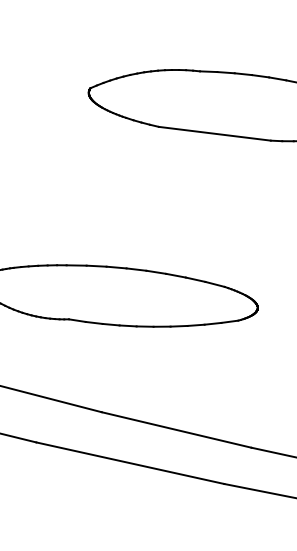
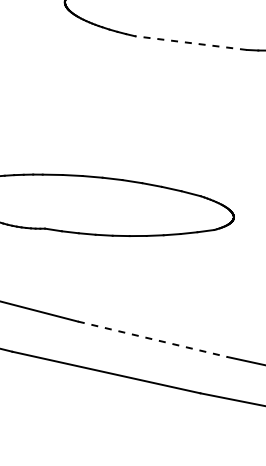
line: (214, 133) -> (190, 42), solid -> dashed
line: (176, 429) -> (152, 338), solid -> dashed

